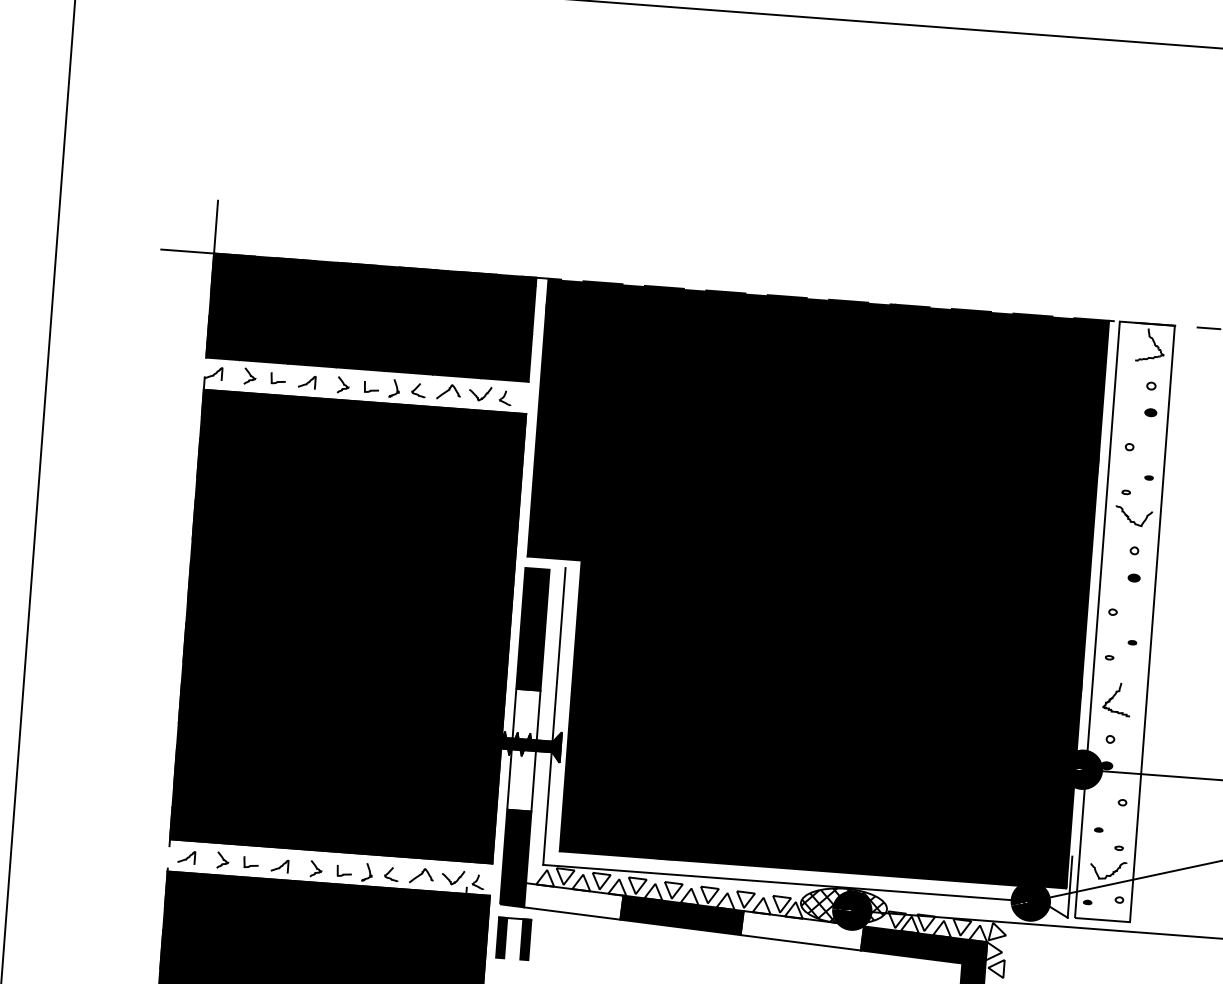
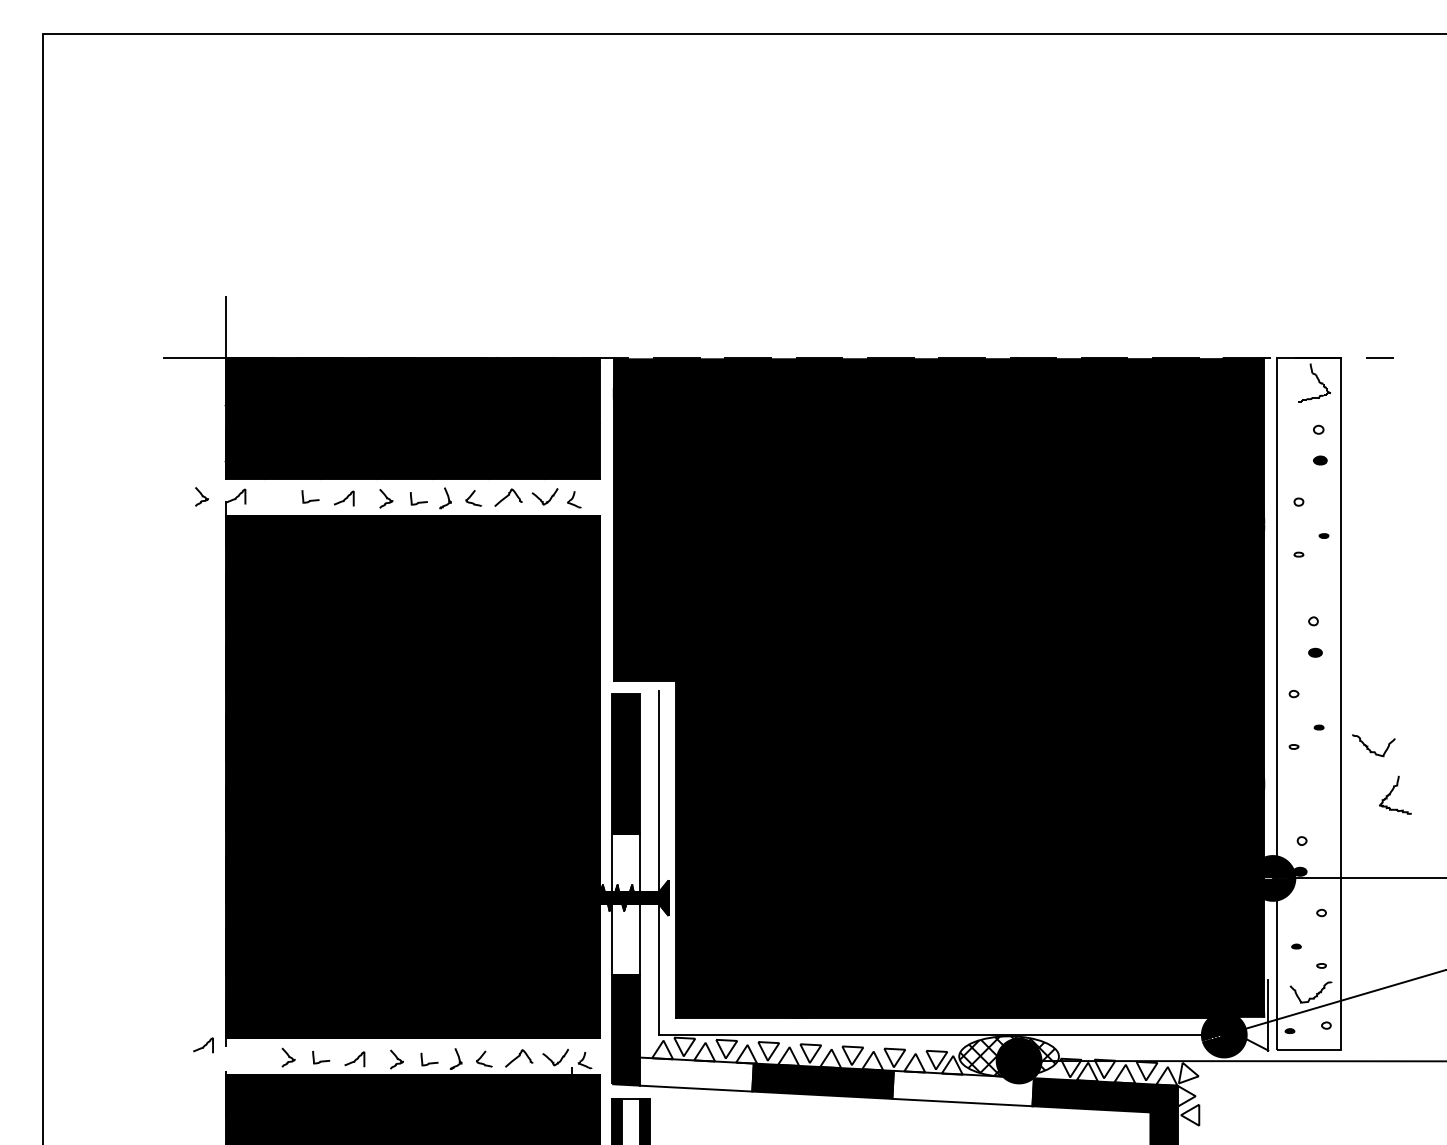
curve: (249, 376) -> (201, 496), moved
curve: (1129, 515) -> (1368, 745), moved
curve: (1113, 697) -> (1391, 793), moved
curve: (186, 857) -> (203, 1045), moved

